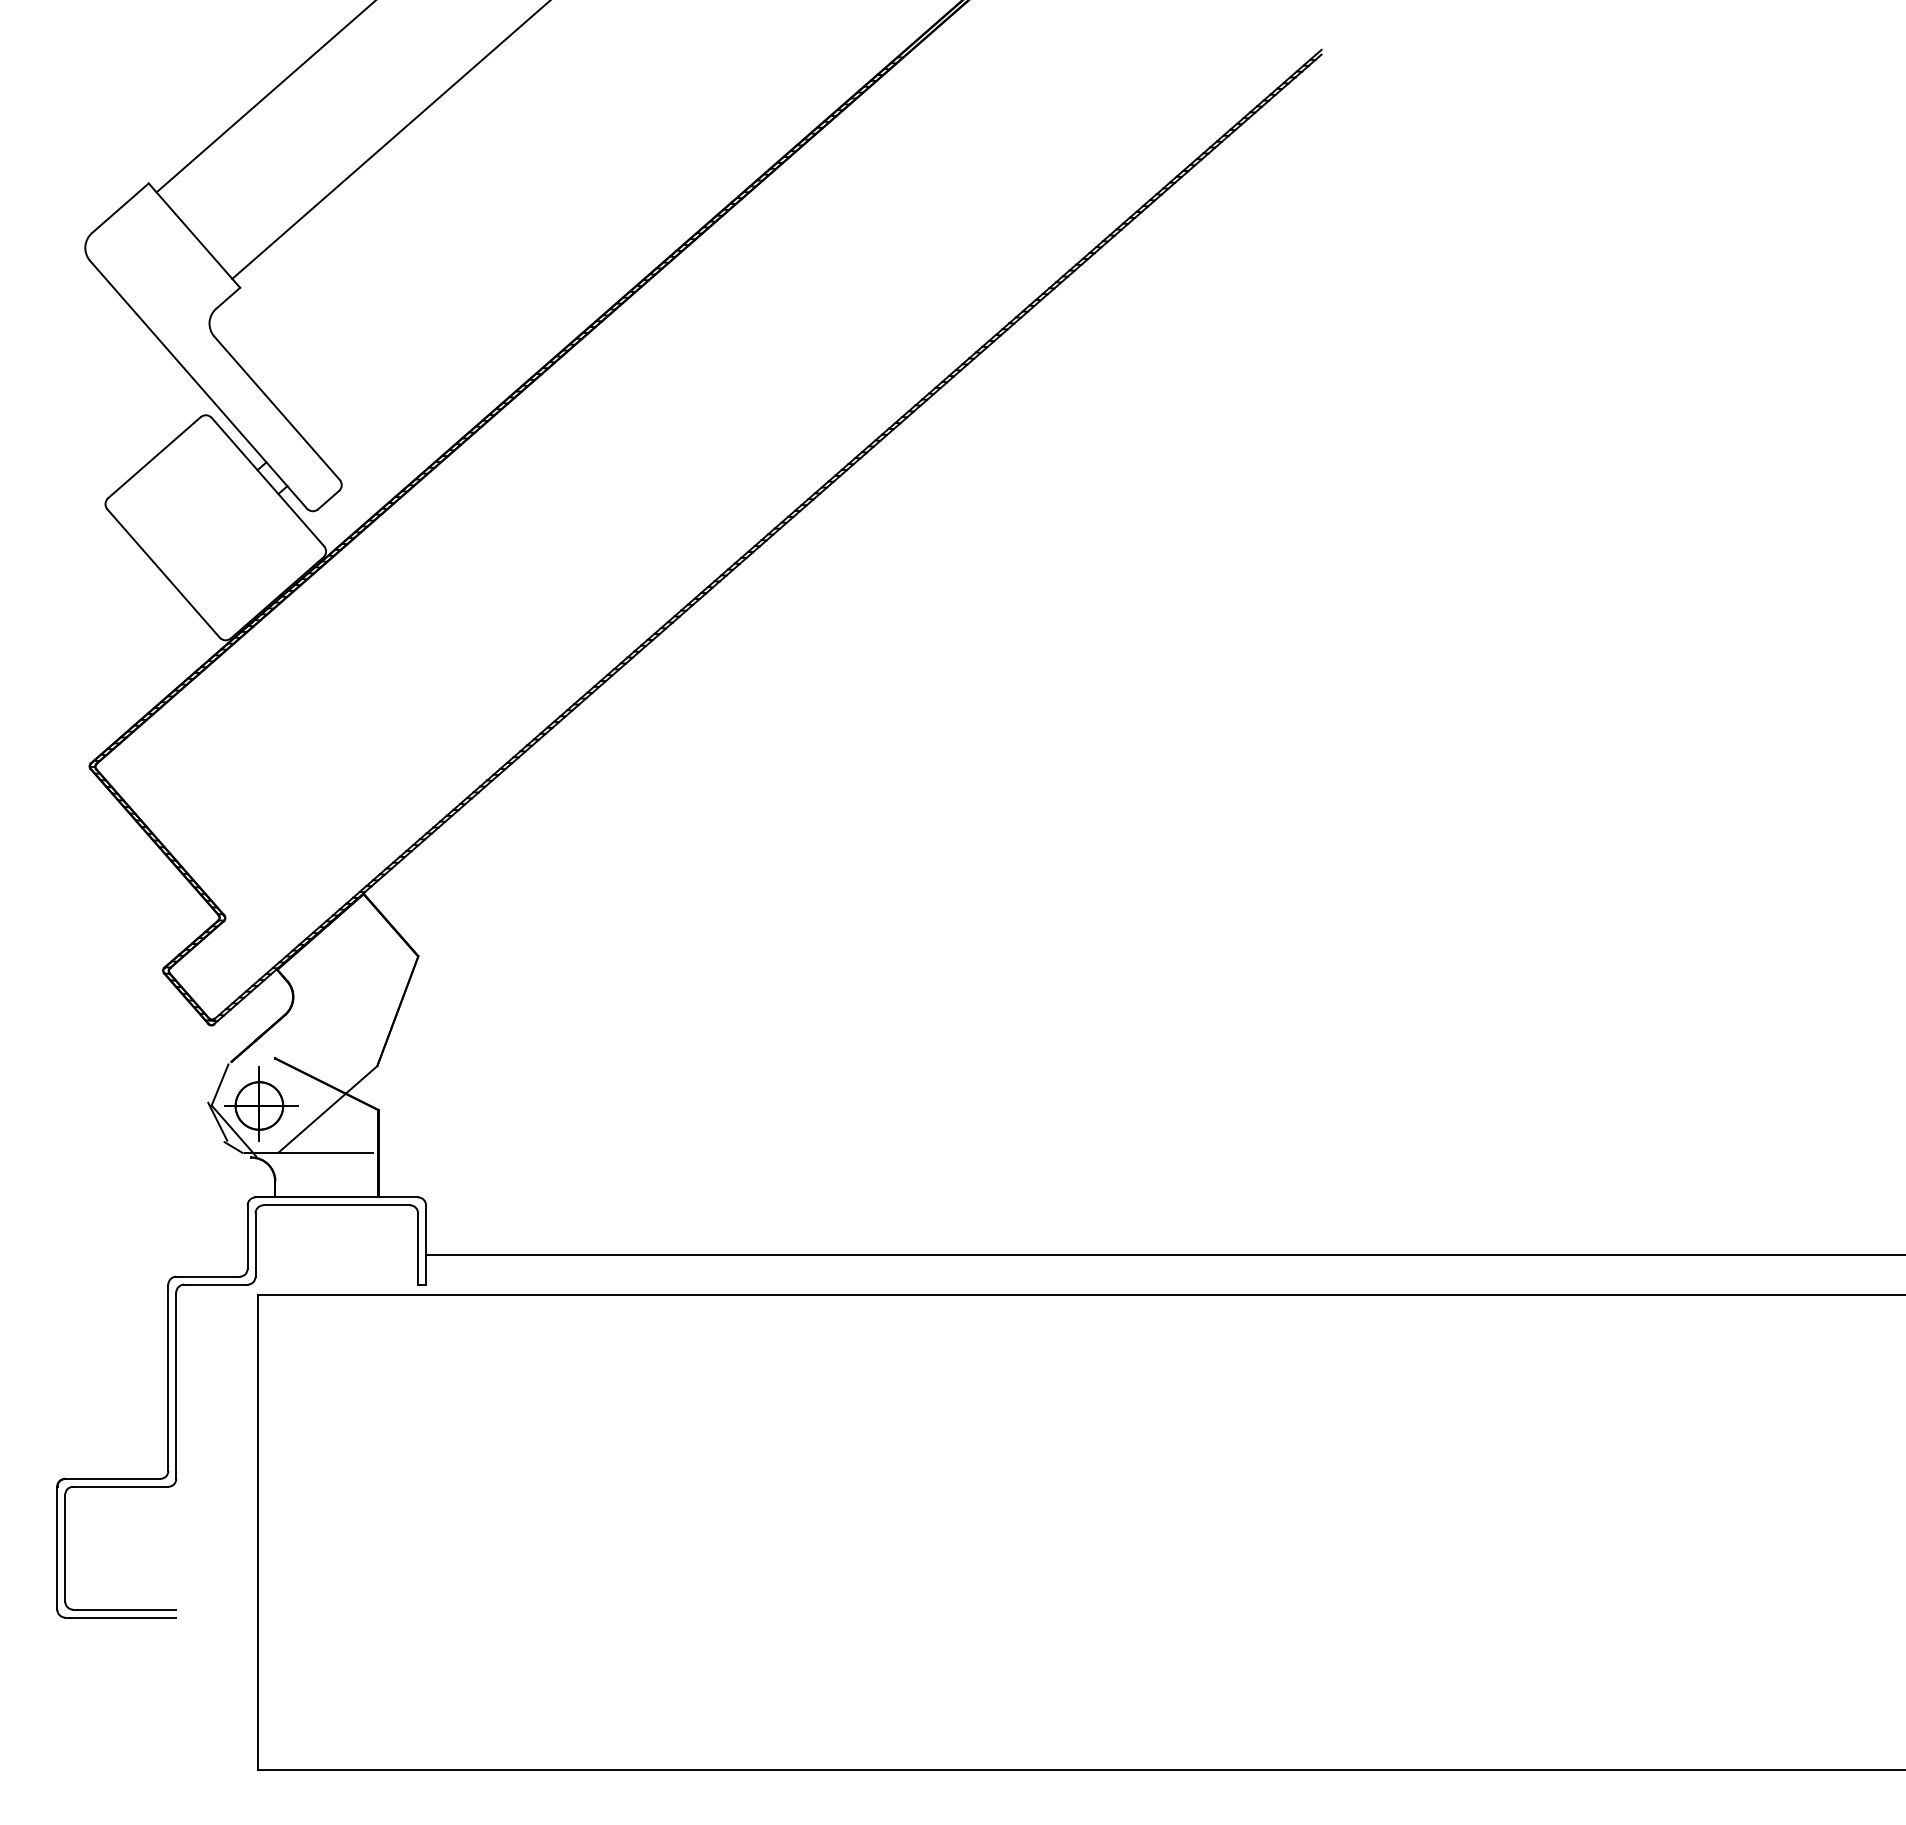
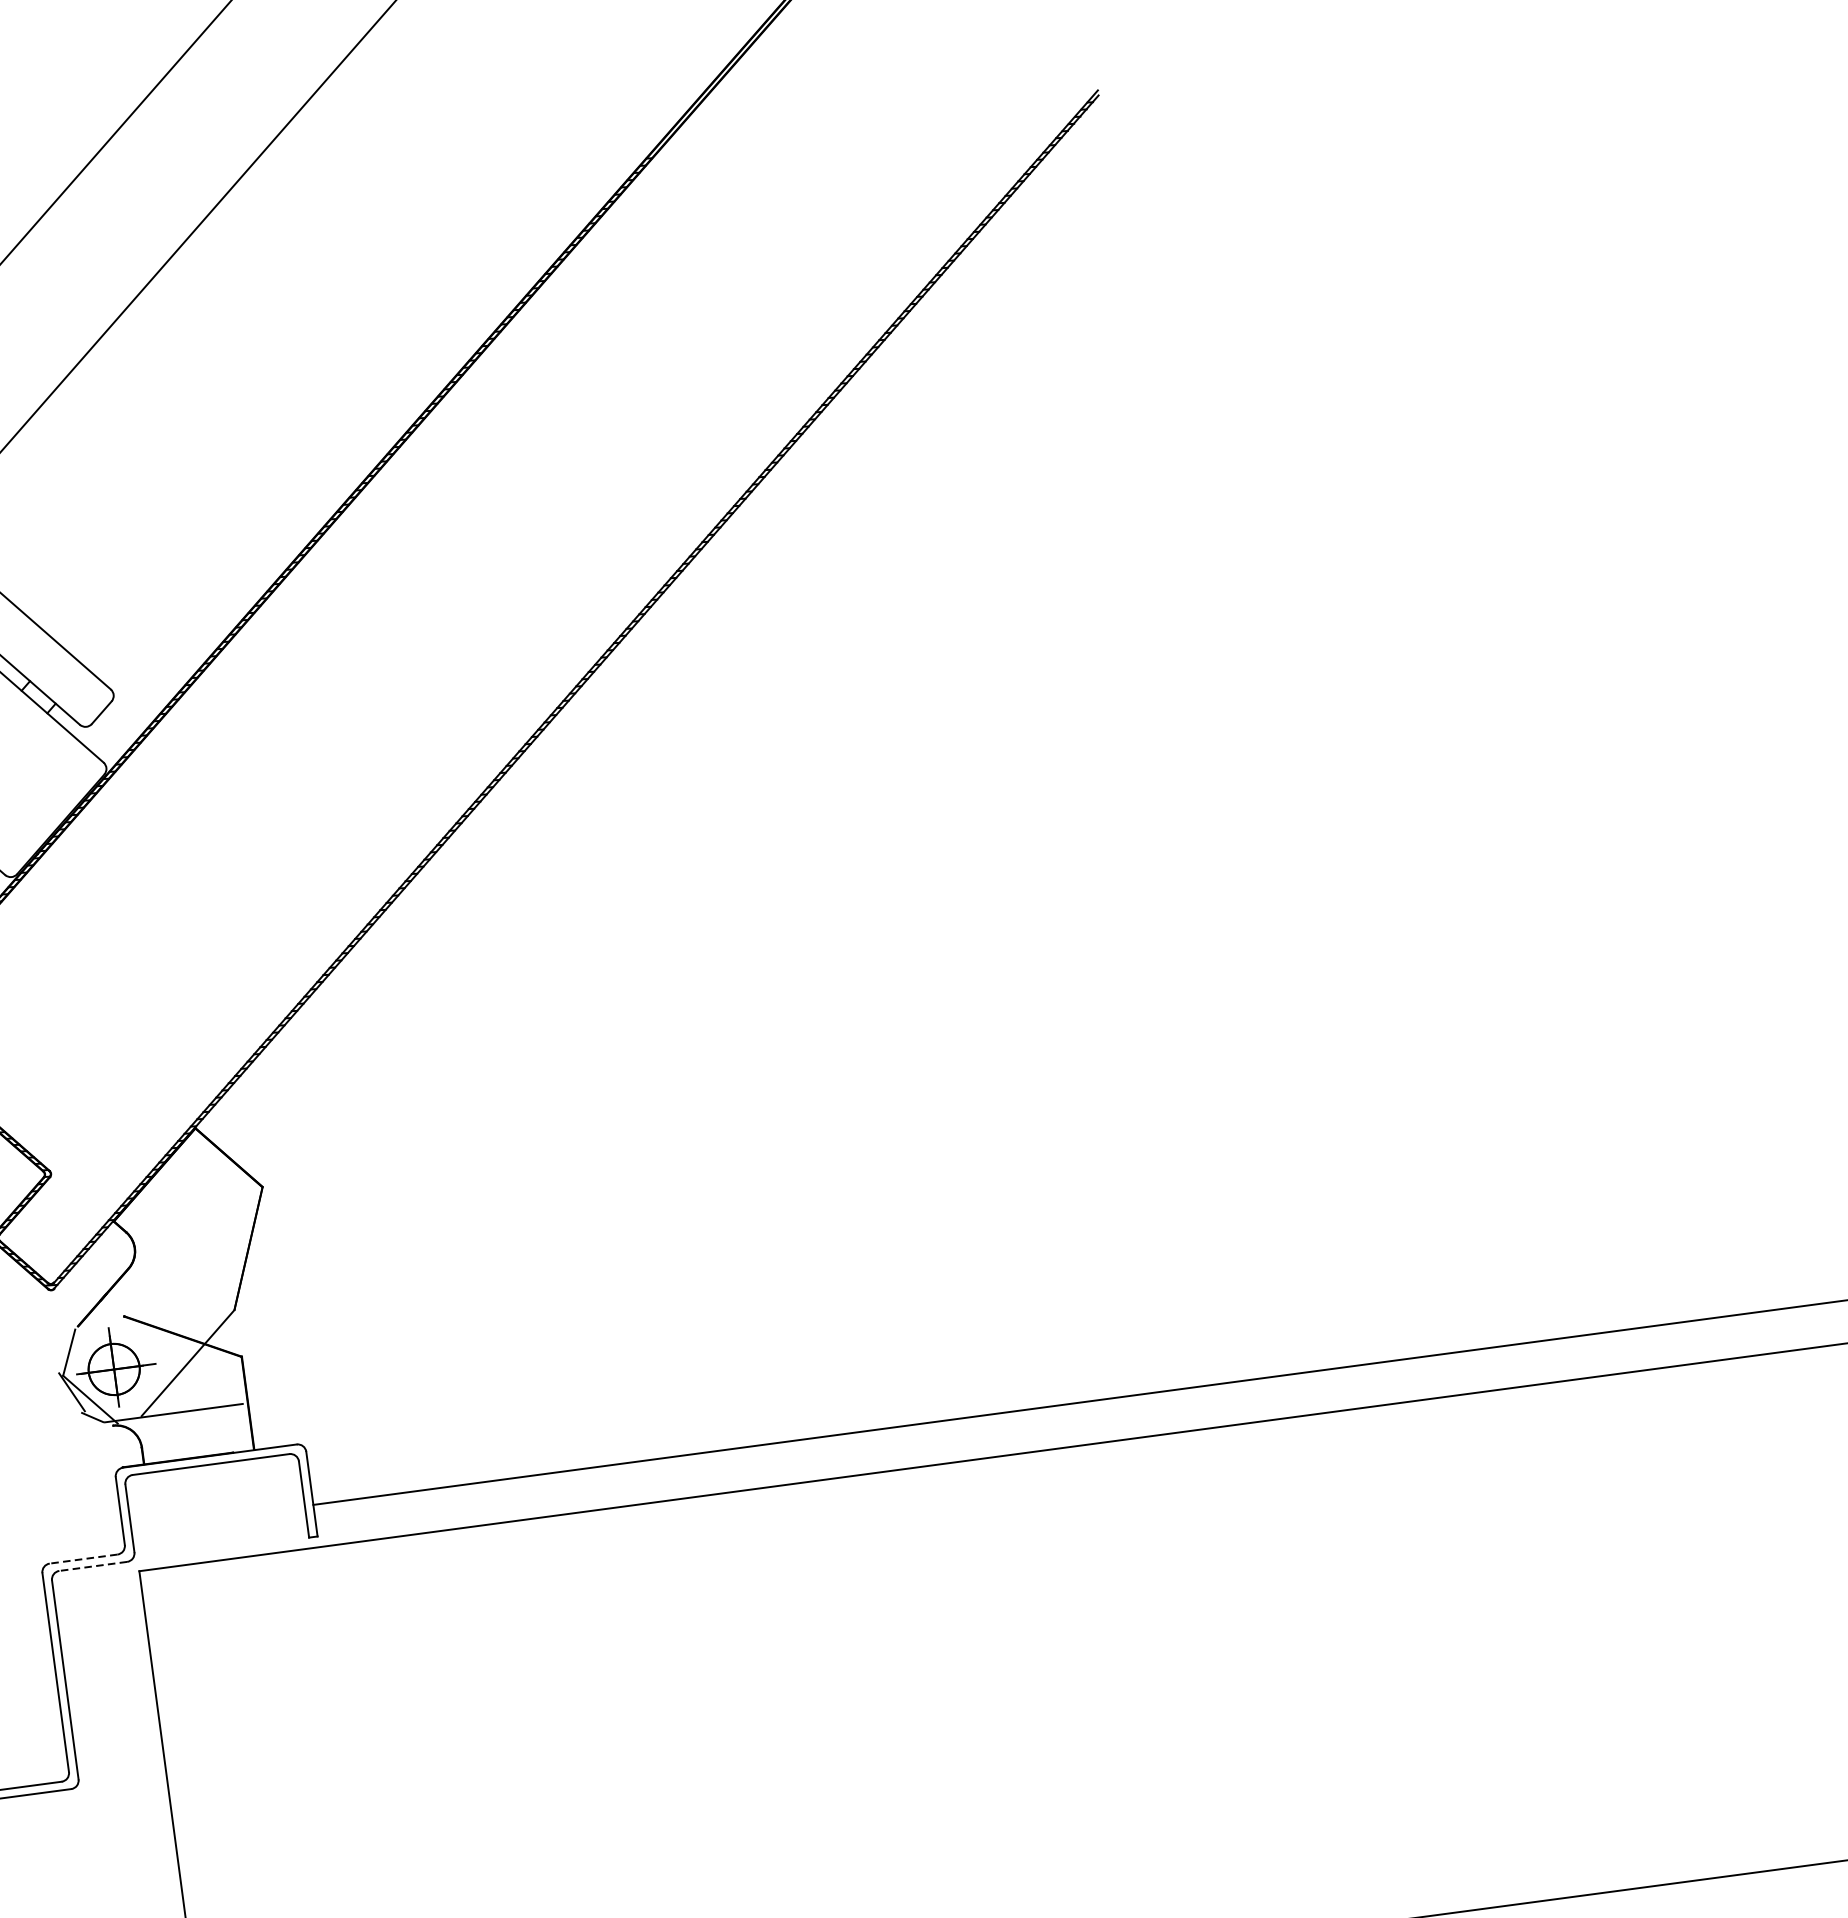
line: (208, 1276) -> (84, 1558), solid -> dashed
line: (215, 1284) -> (92, 1566), solid -> dashed

